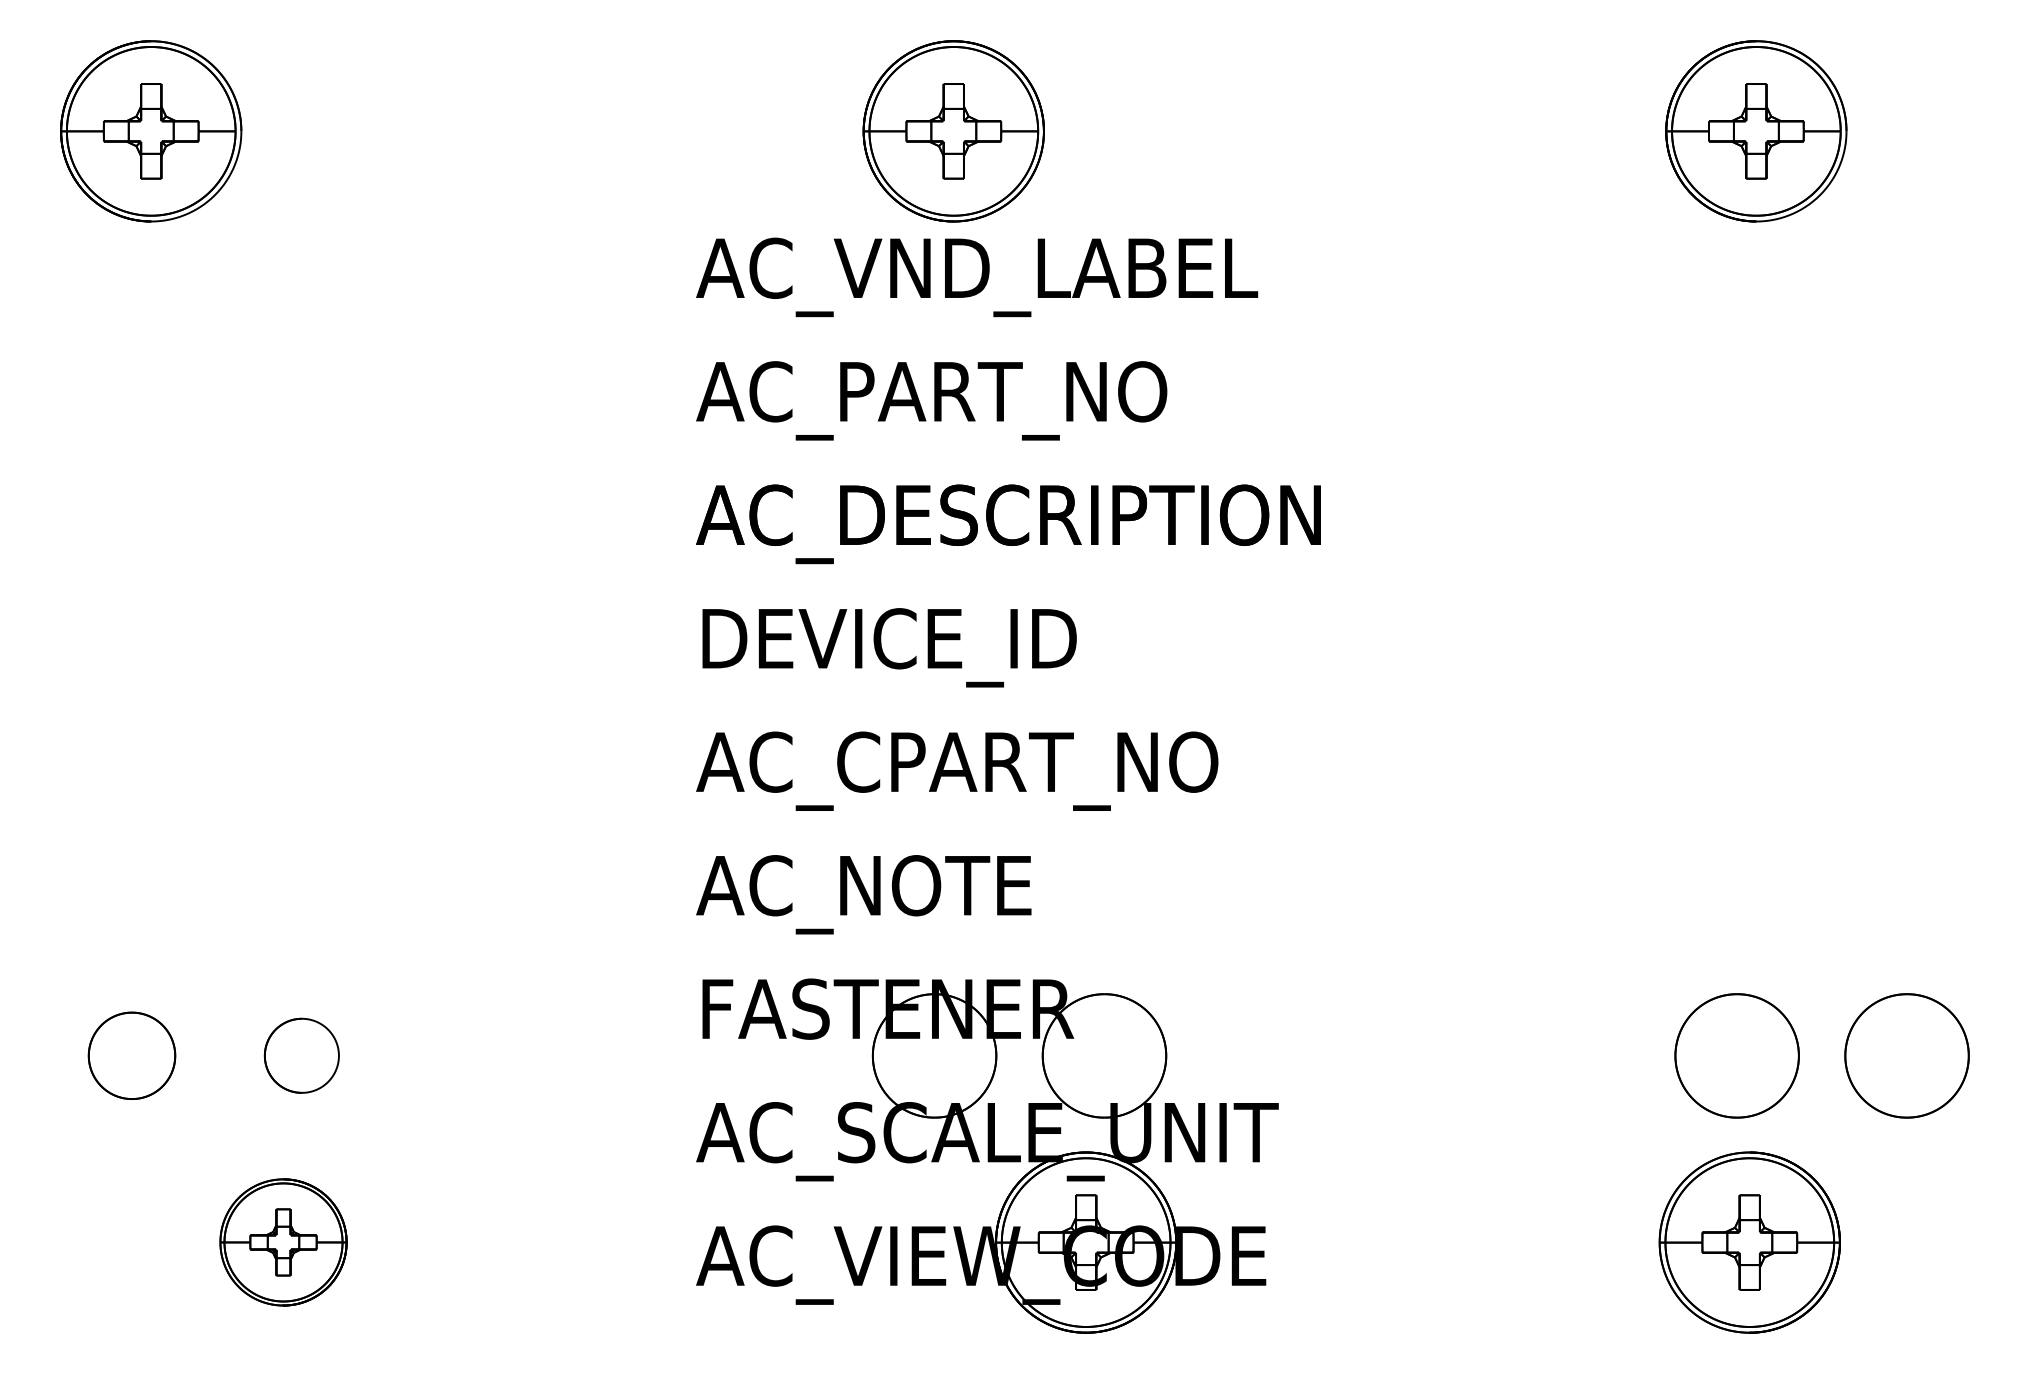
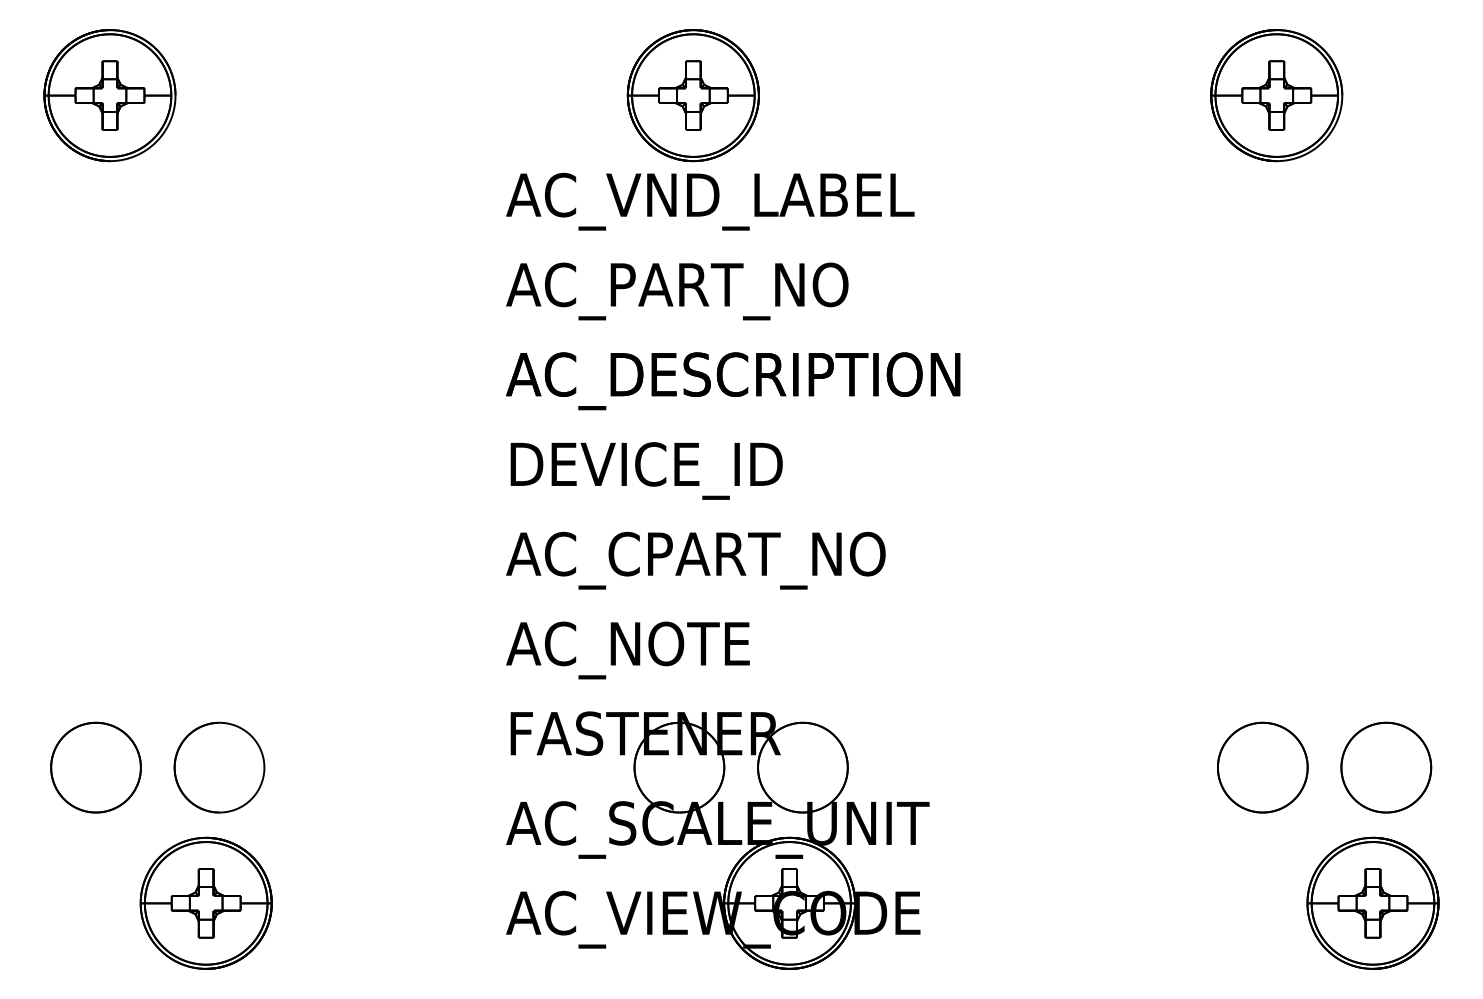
part: (131, 1055) -> (95, 767), size x1.43
part: (301, 1055) -> (219, 767), size x1.67
part: (282, 1241) -> (205, 902), size x1.43
part: (1749, 1241) -> (1372, 902), moved

